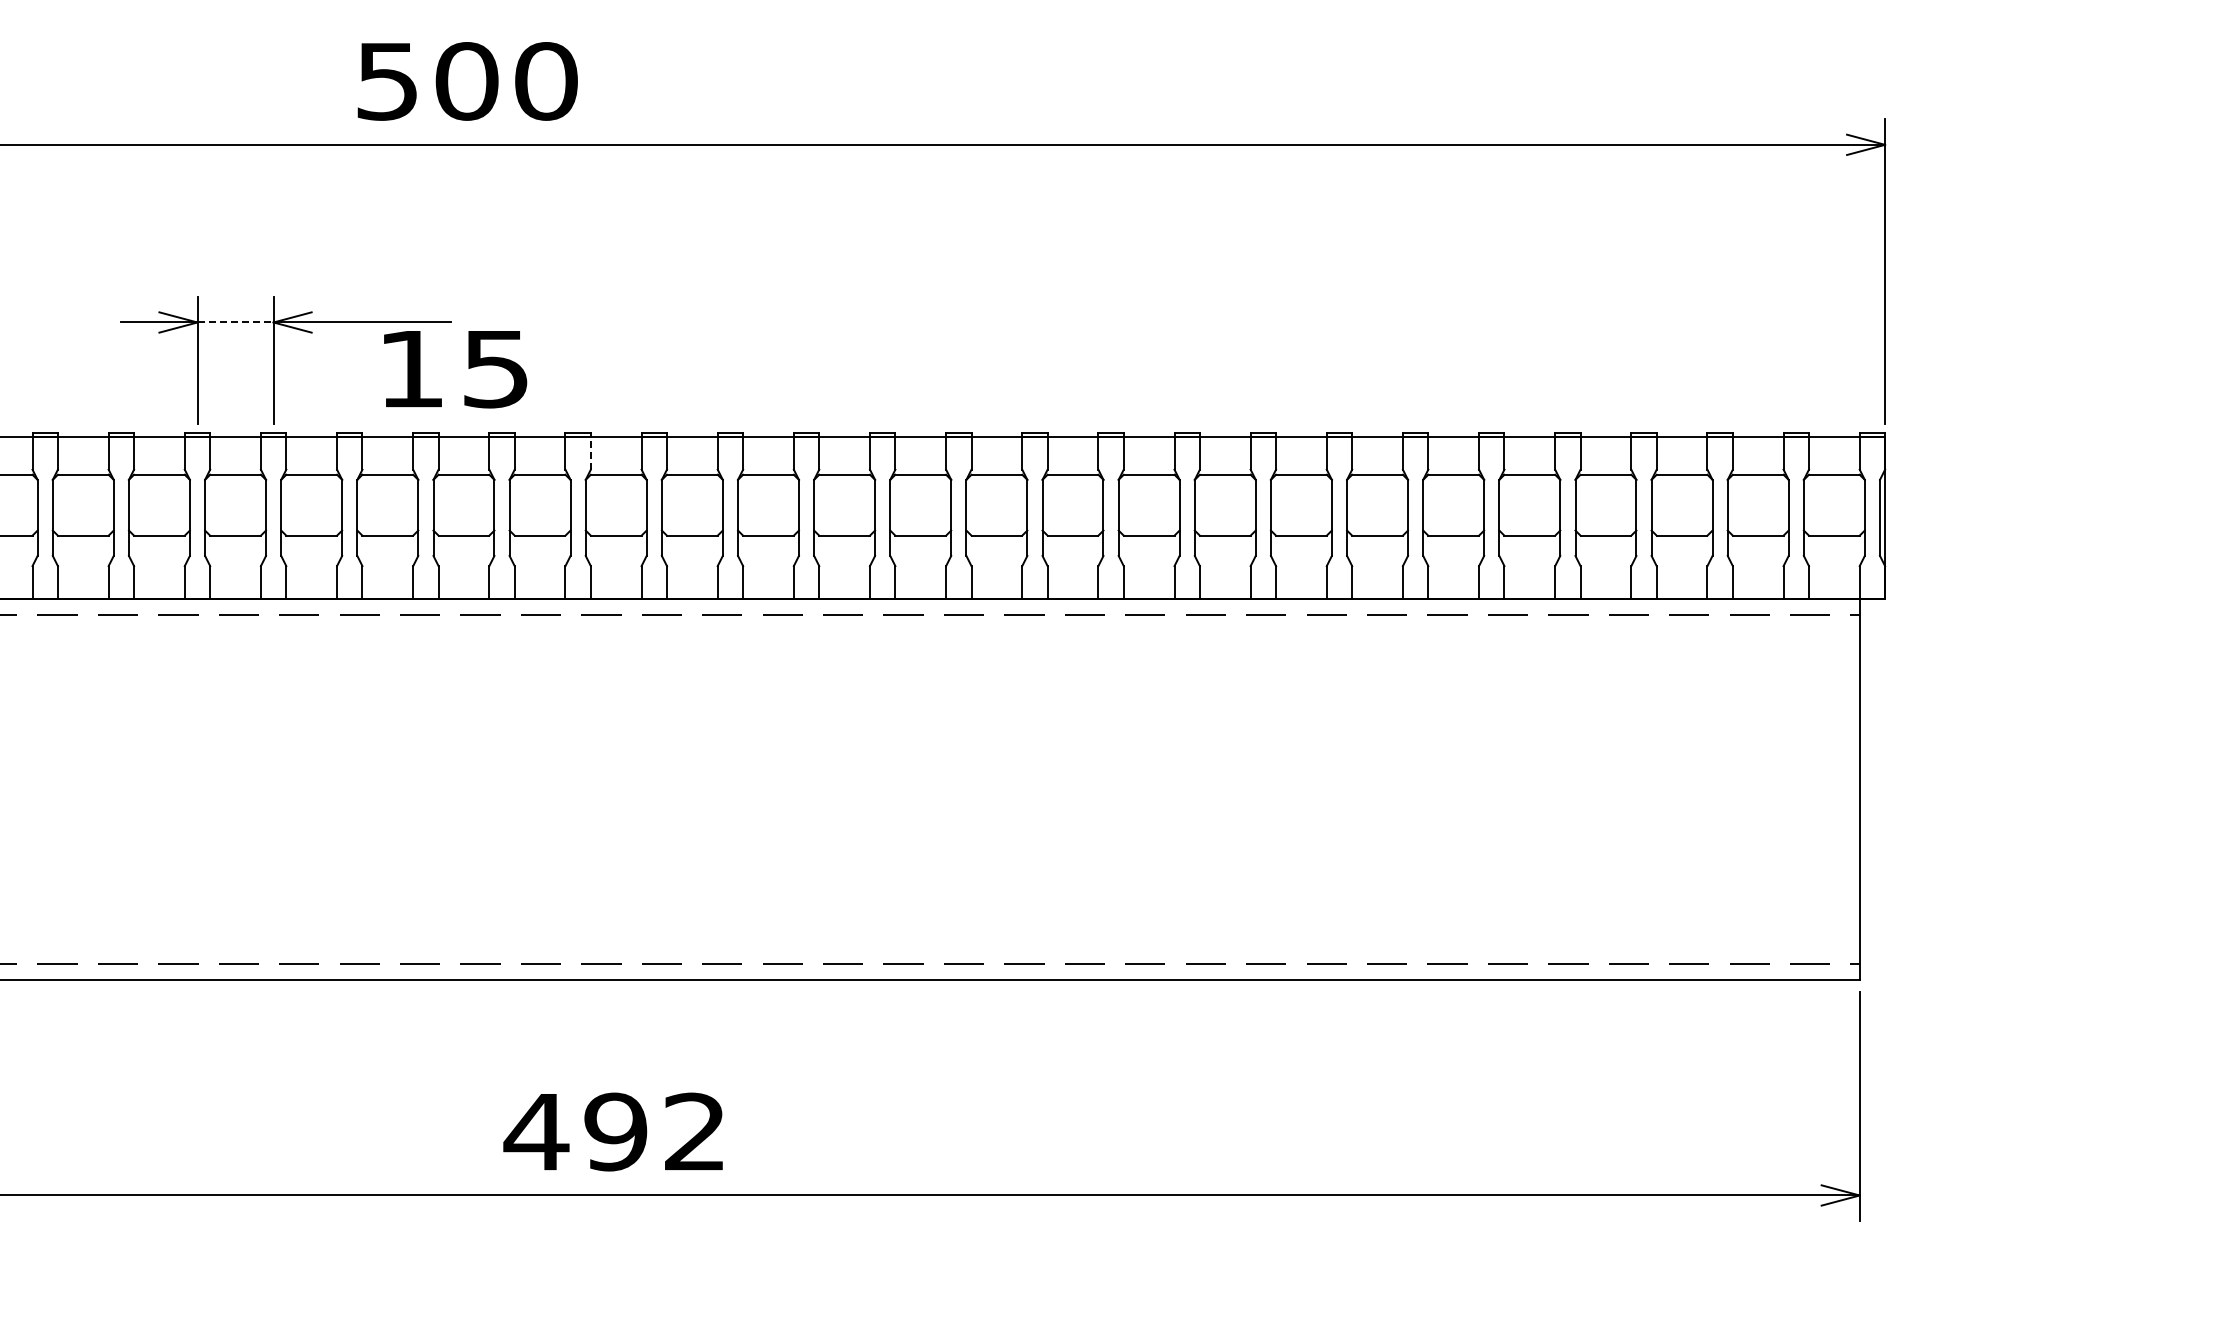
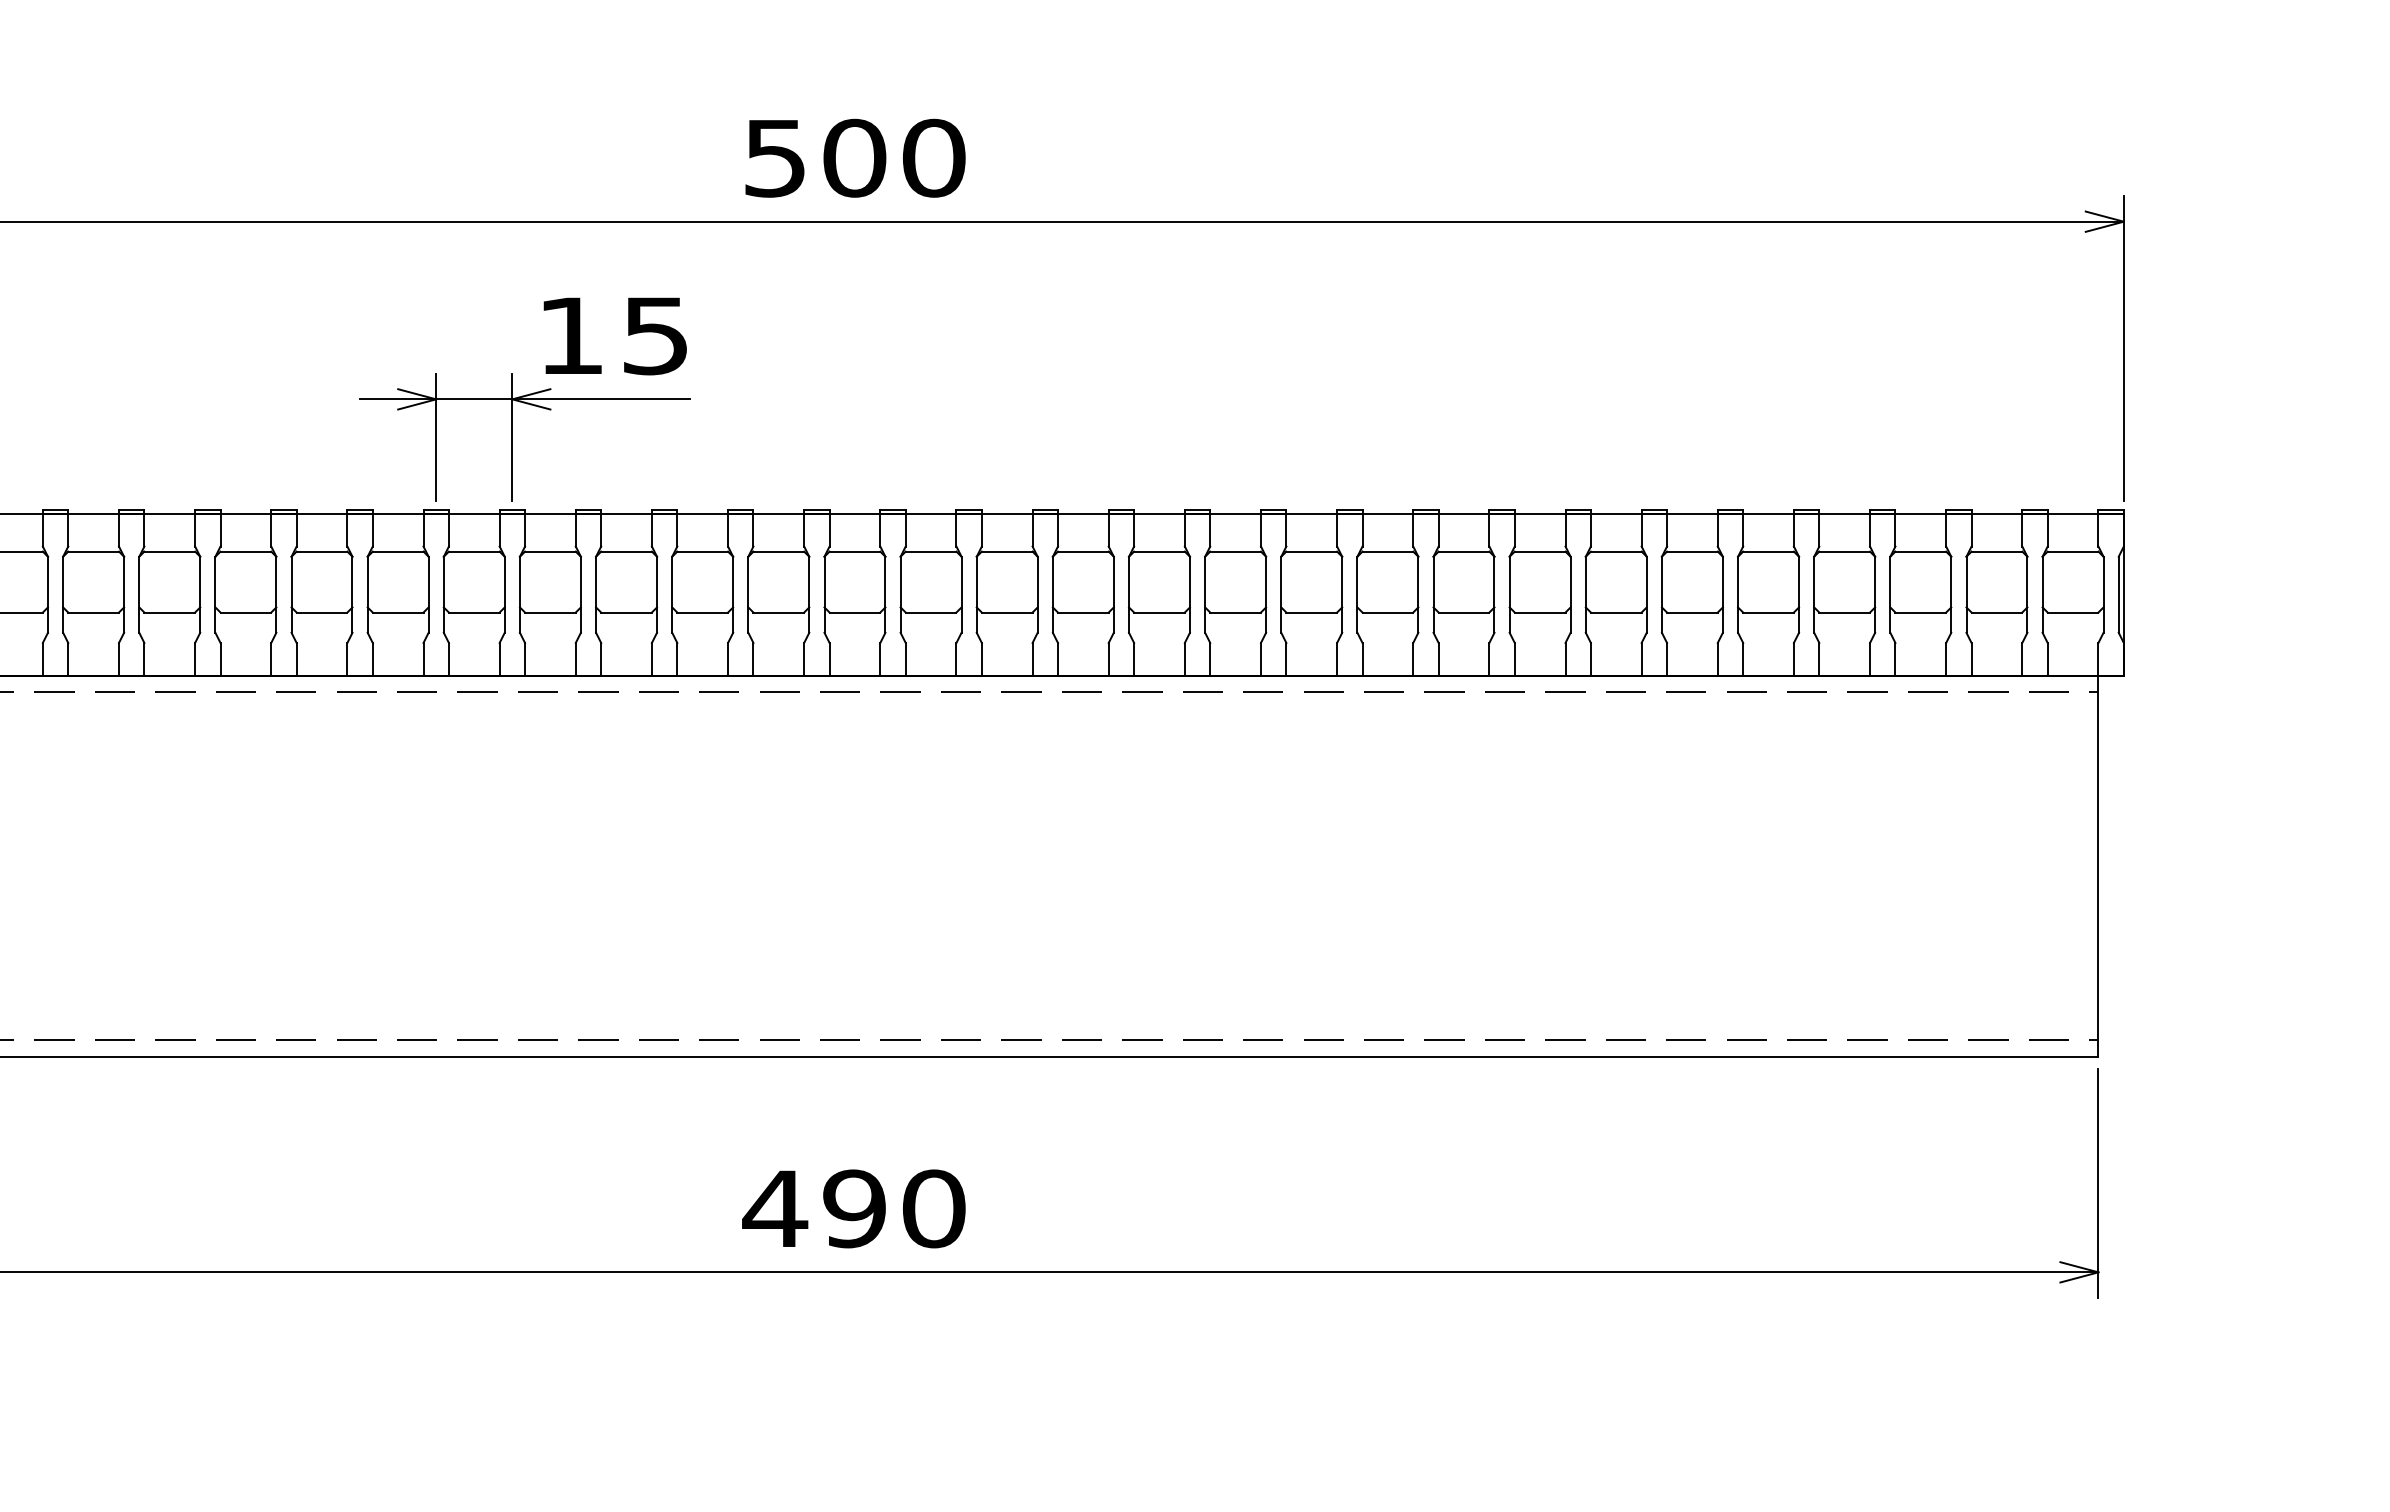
text: (467, 80) -> (855, 157), moved
line: (235, 322) -> (474, 399), dashed -> solid
text: (454, 369) -> (614, 336), moved
line: (590, 452) -> (829, 529), dashed -> solid
text: (694, 1131) -> (933, 1208), 492 -> 490

